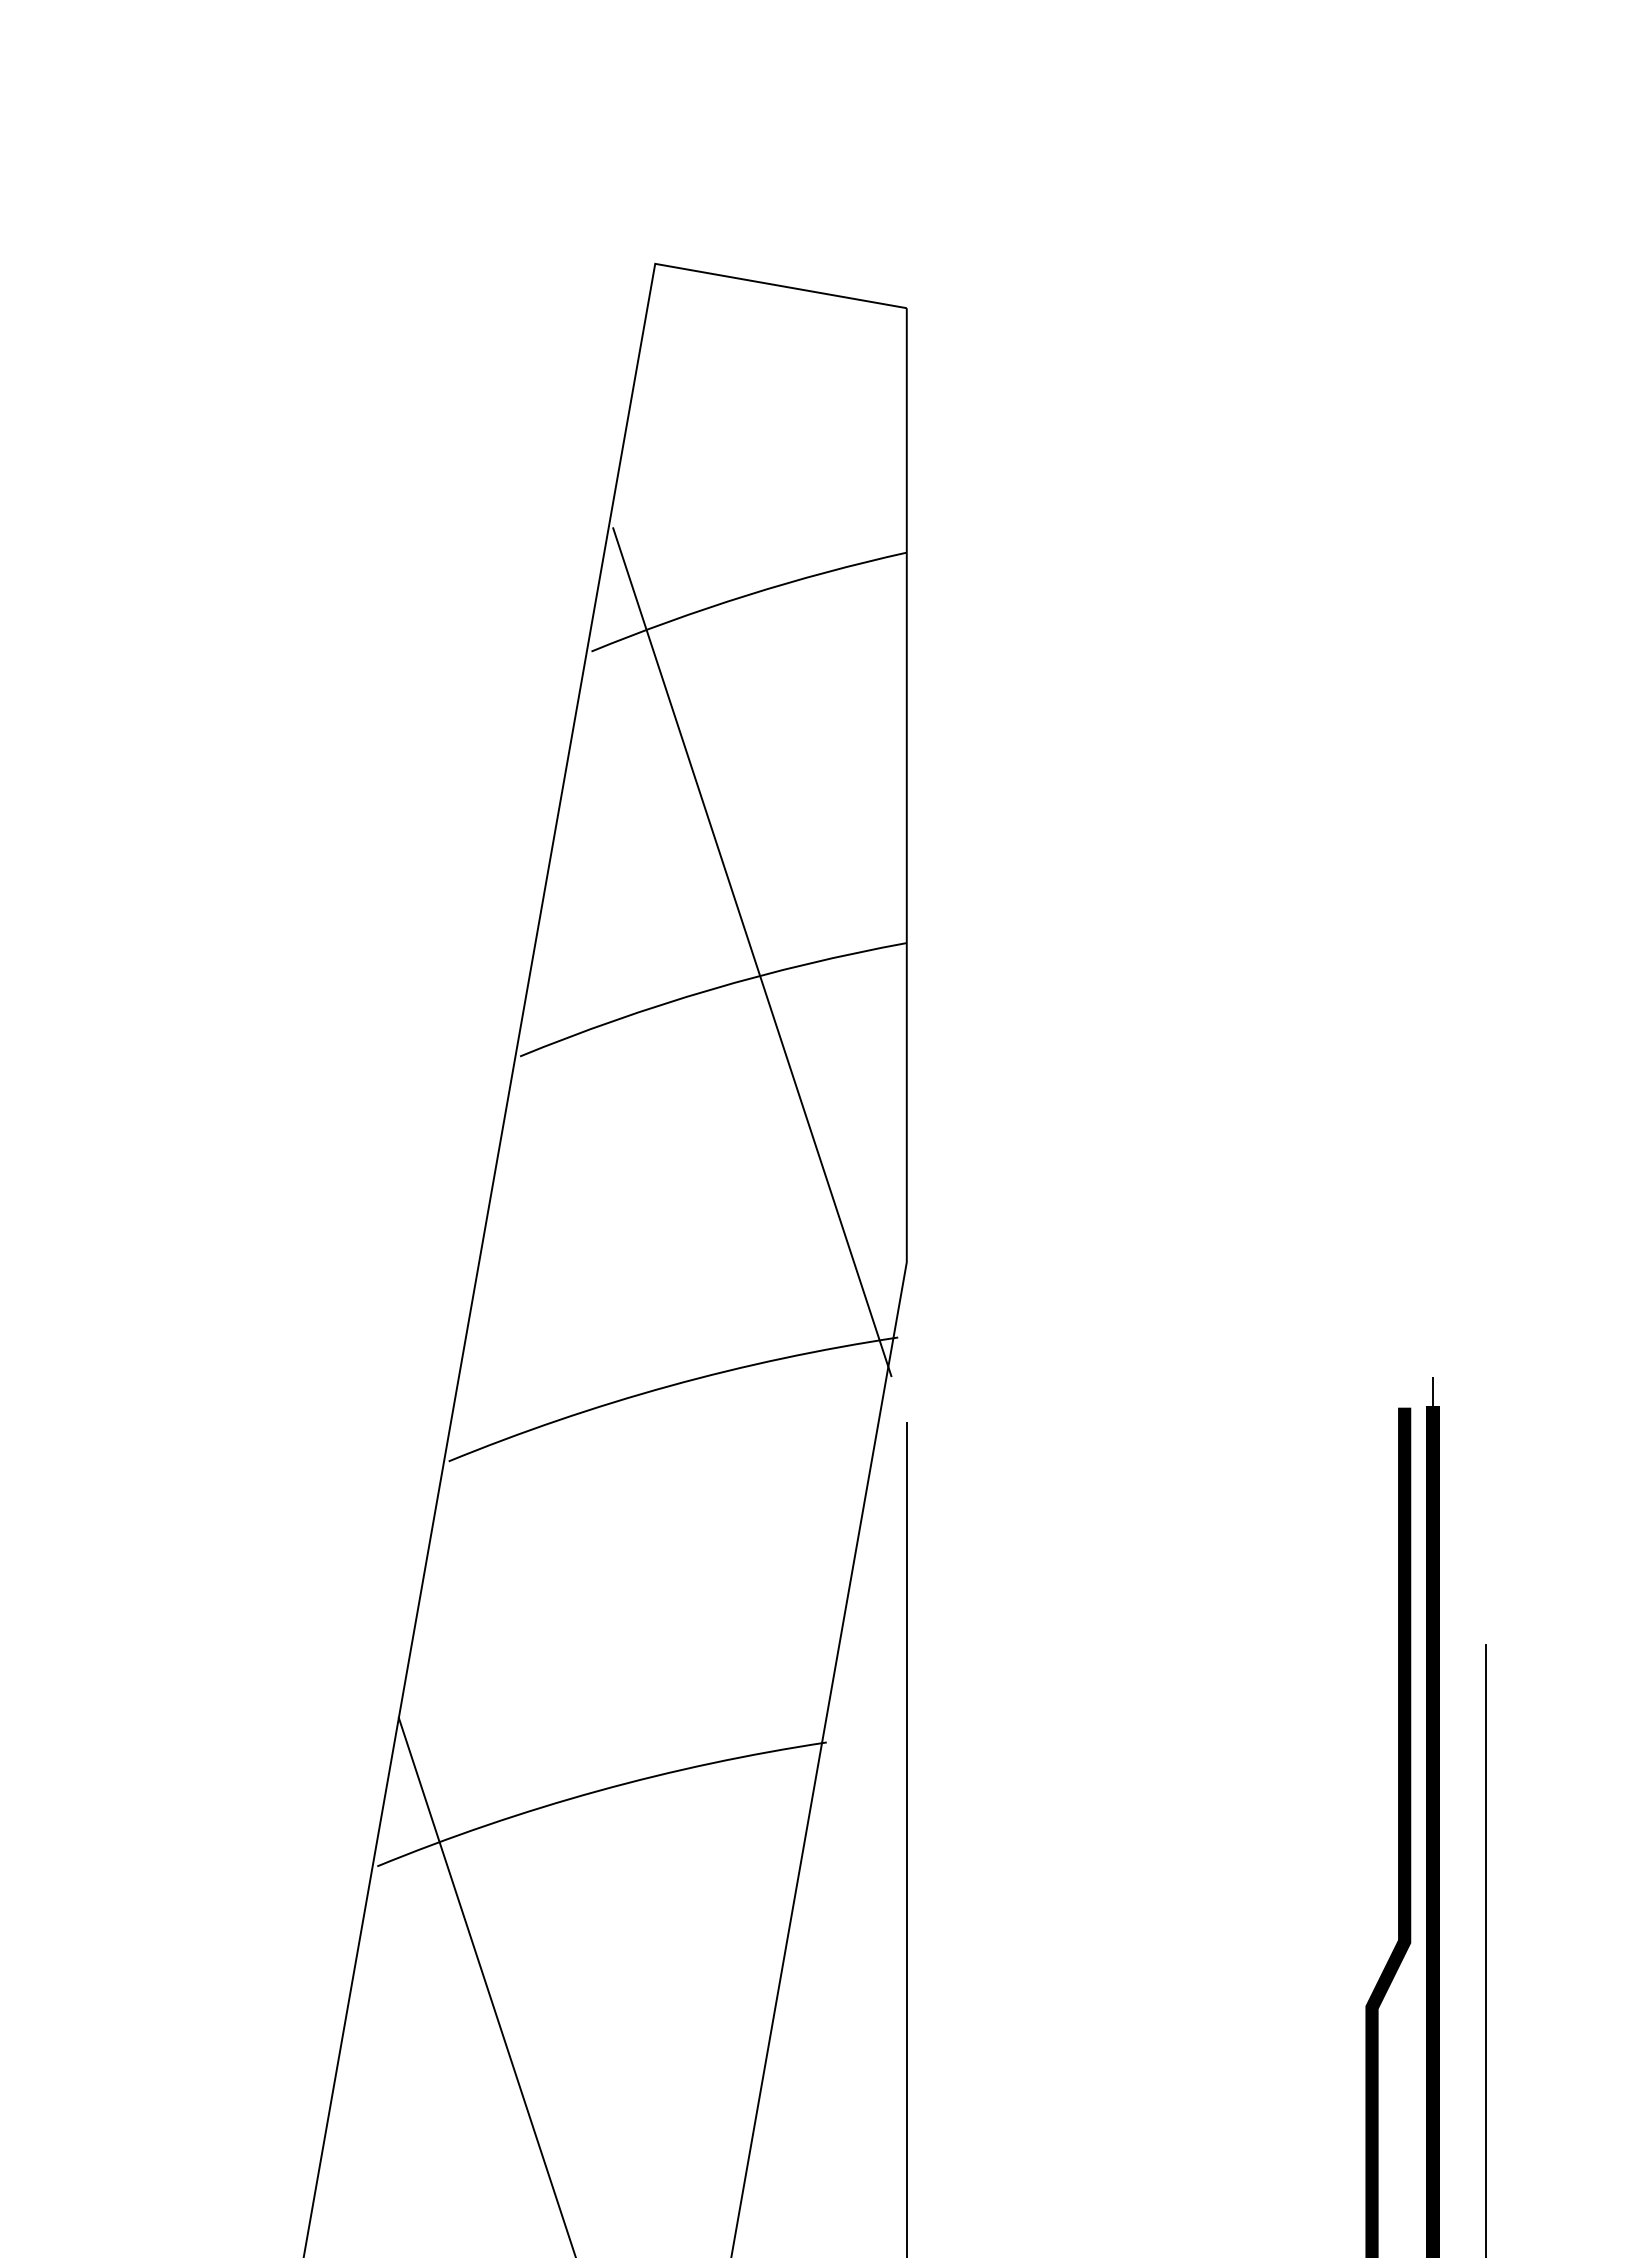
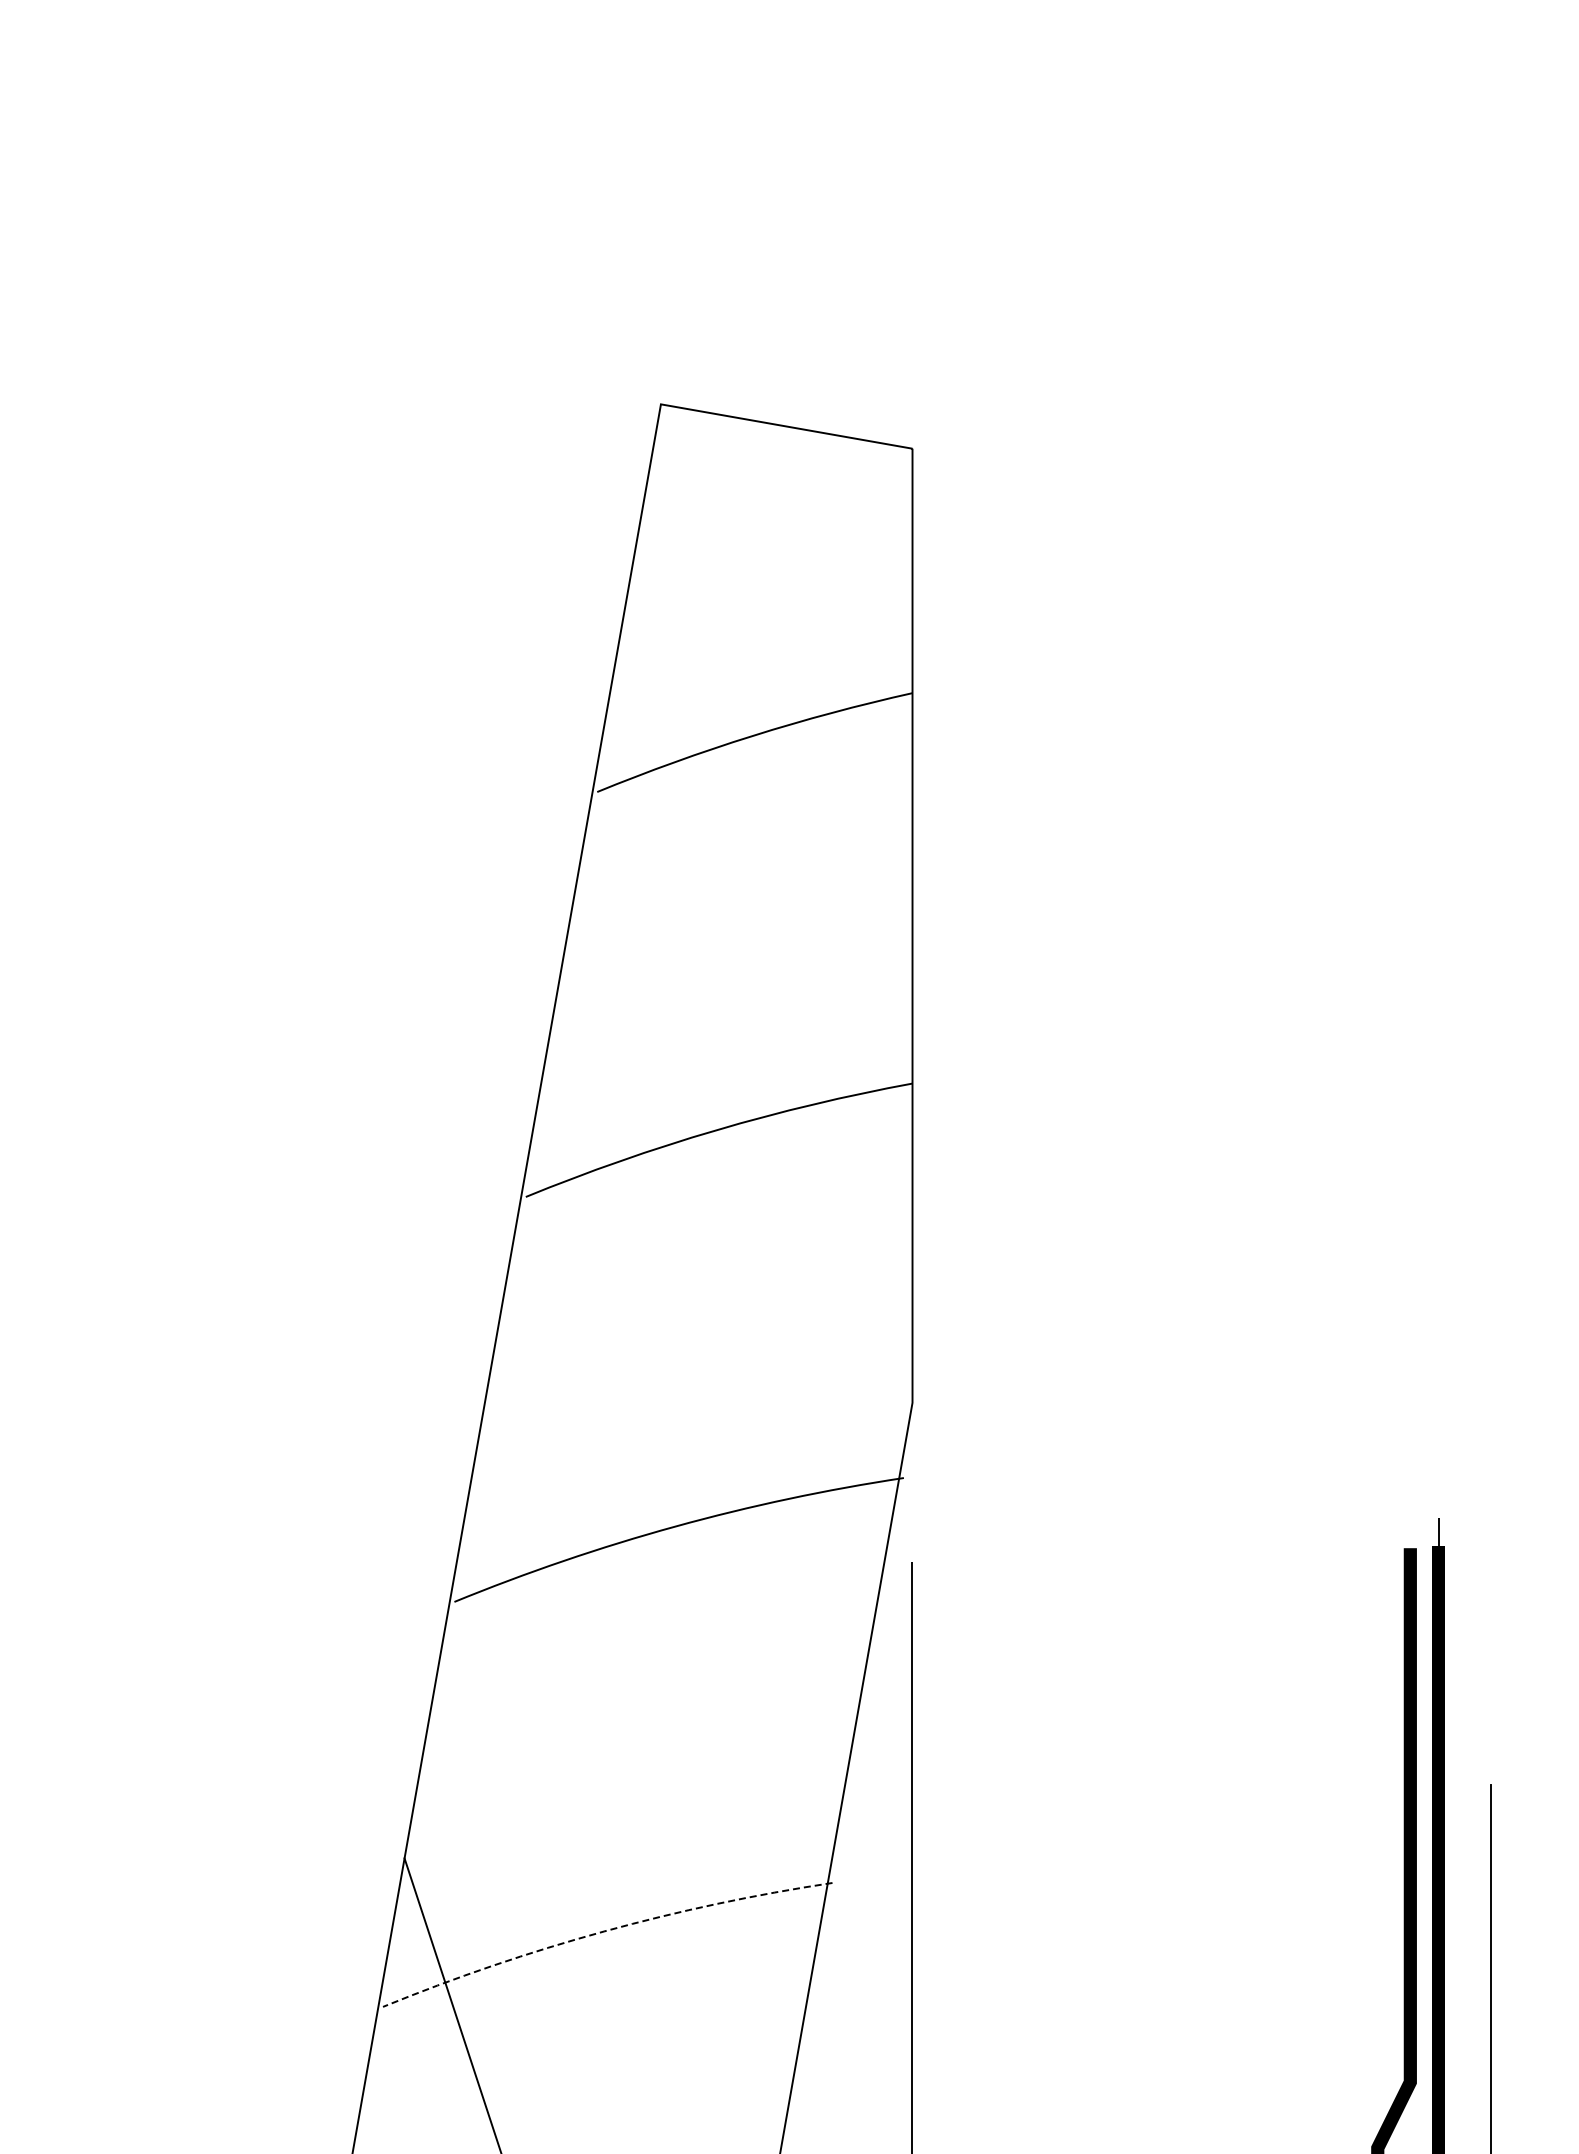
line: (752, 952) -> (758, 1093), removed
arc: (598, 1790) -> (604, 1931), solid -> dashed

